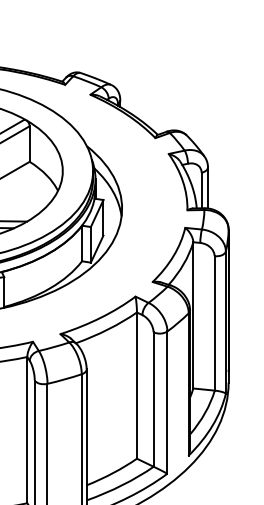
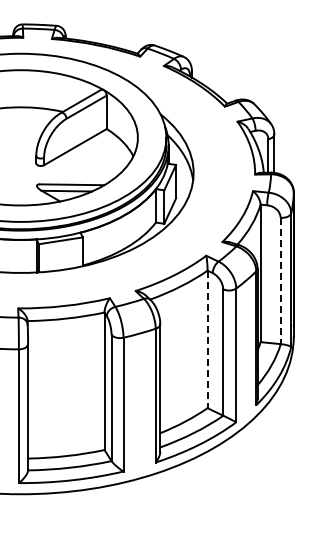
line: (214, 323) -> (280, 281), solid -> dashed
line: (136, 385) -> (207, 339), solid -> dashed

